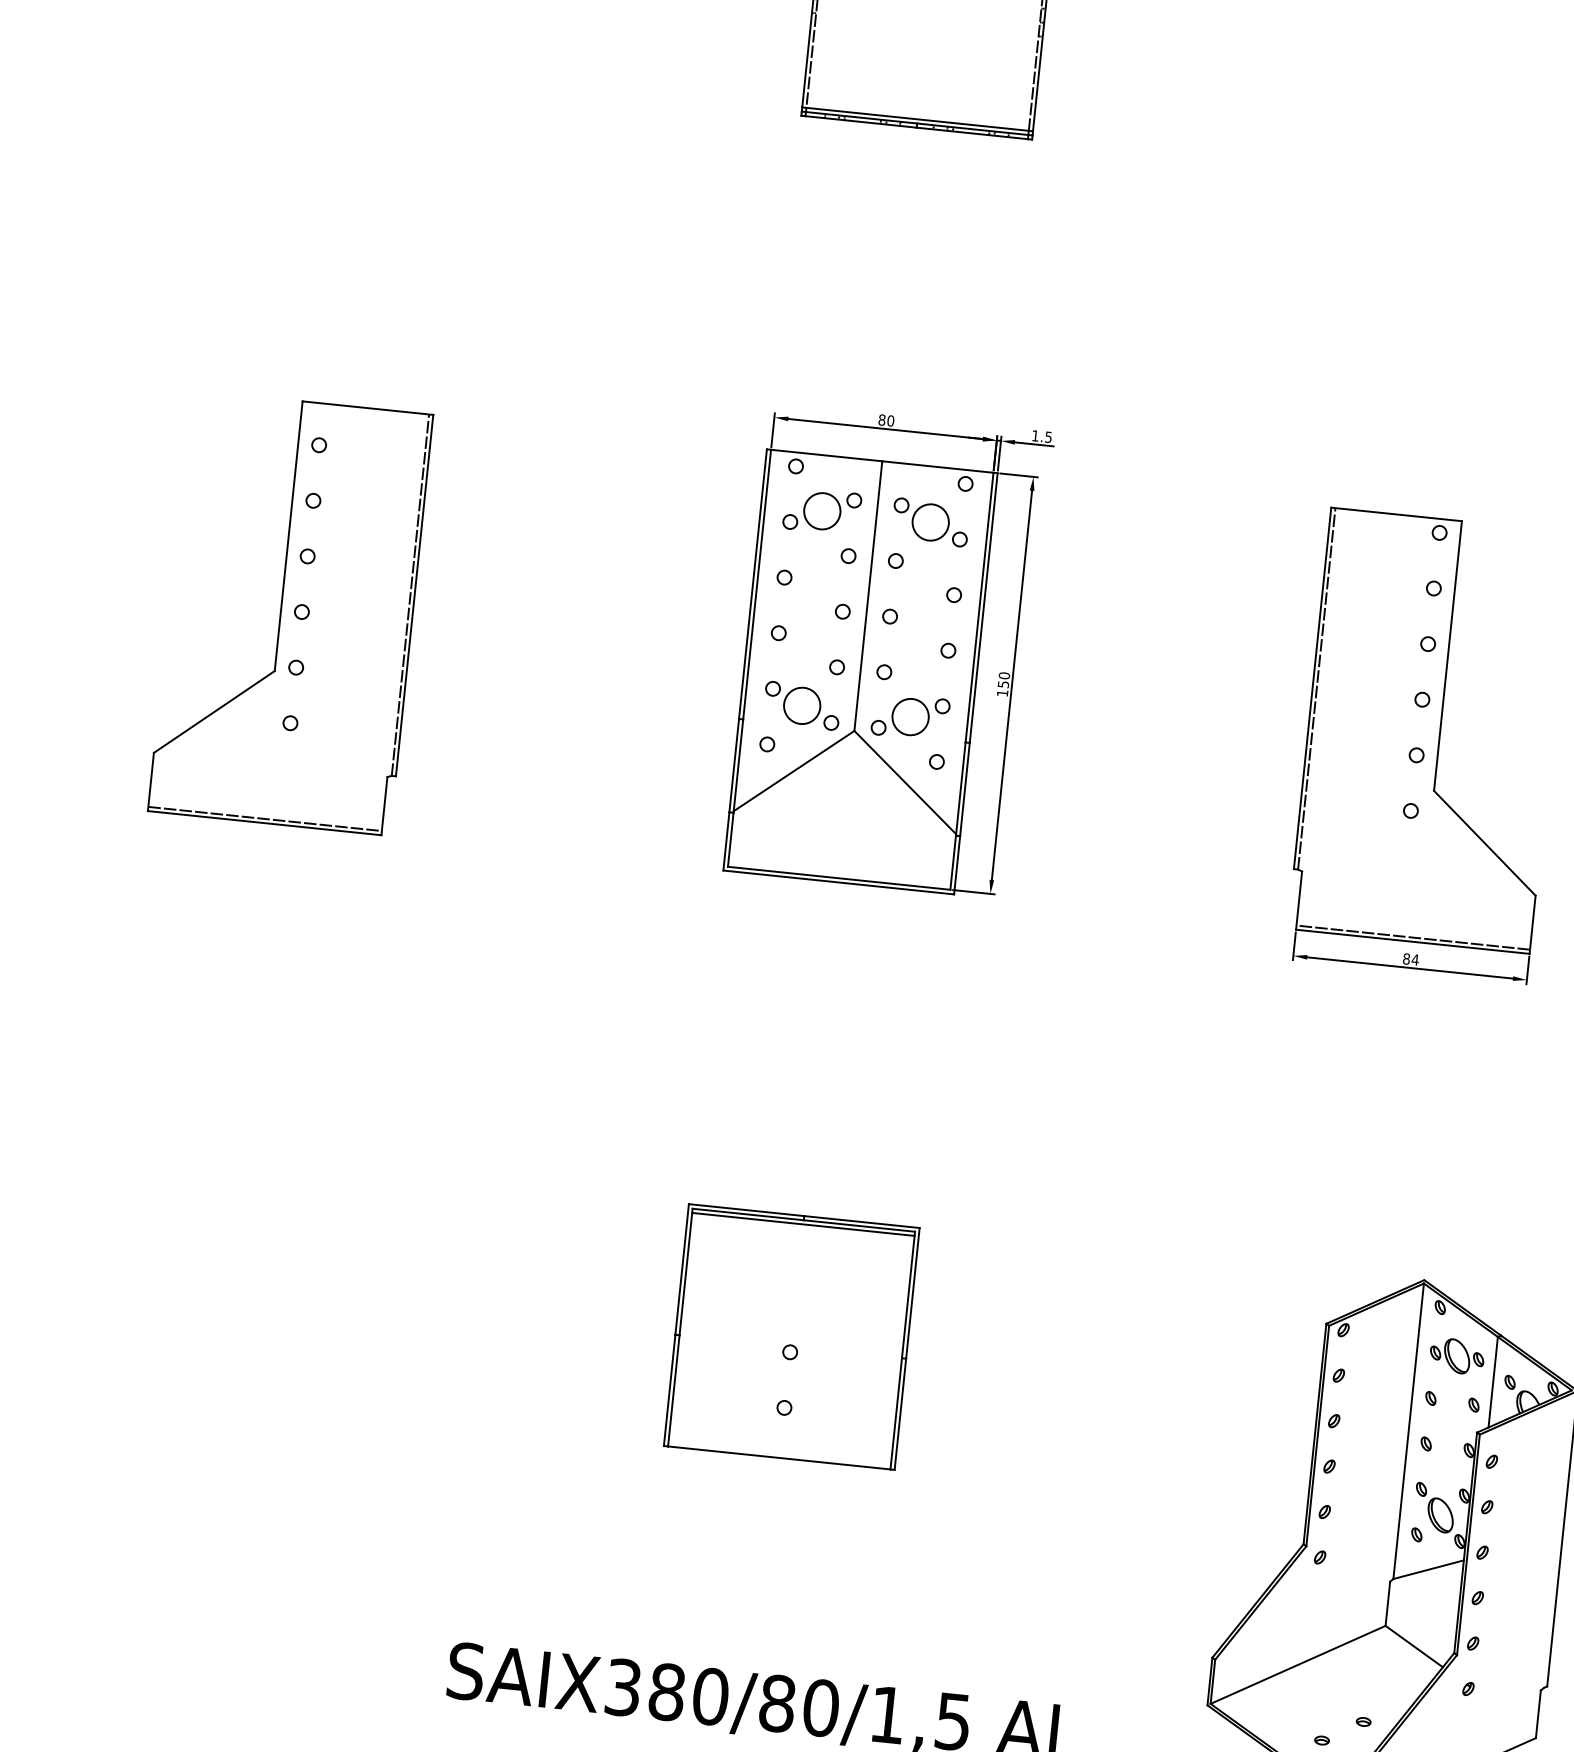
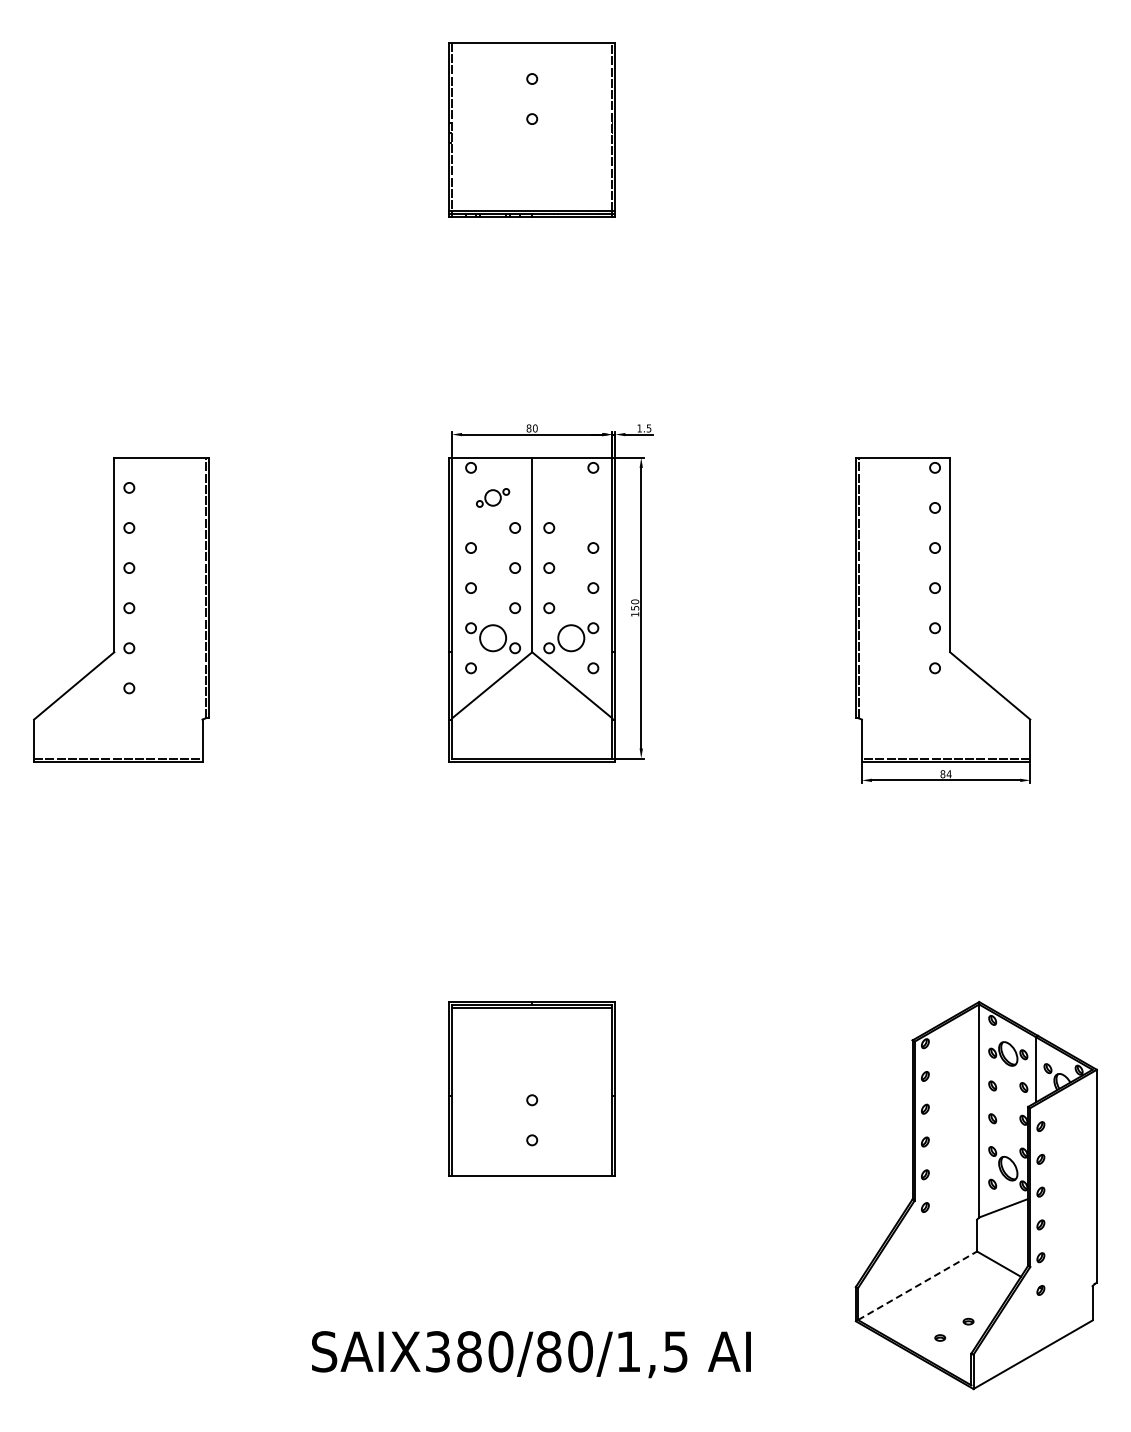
part: (821, 510) -> (492, 497), size x0.6
part: (931, 521) -> (571, 497), removed
line: (1298, 1664) -> (917, 1285), solid -> dashed

